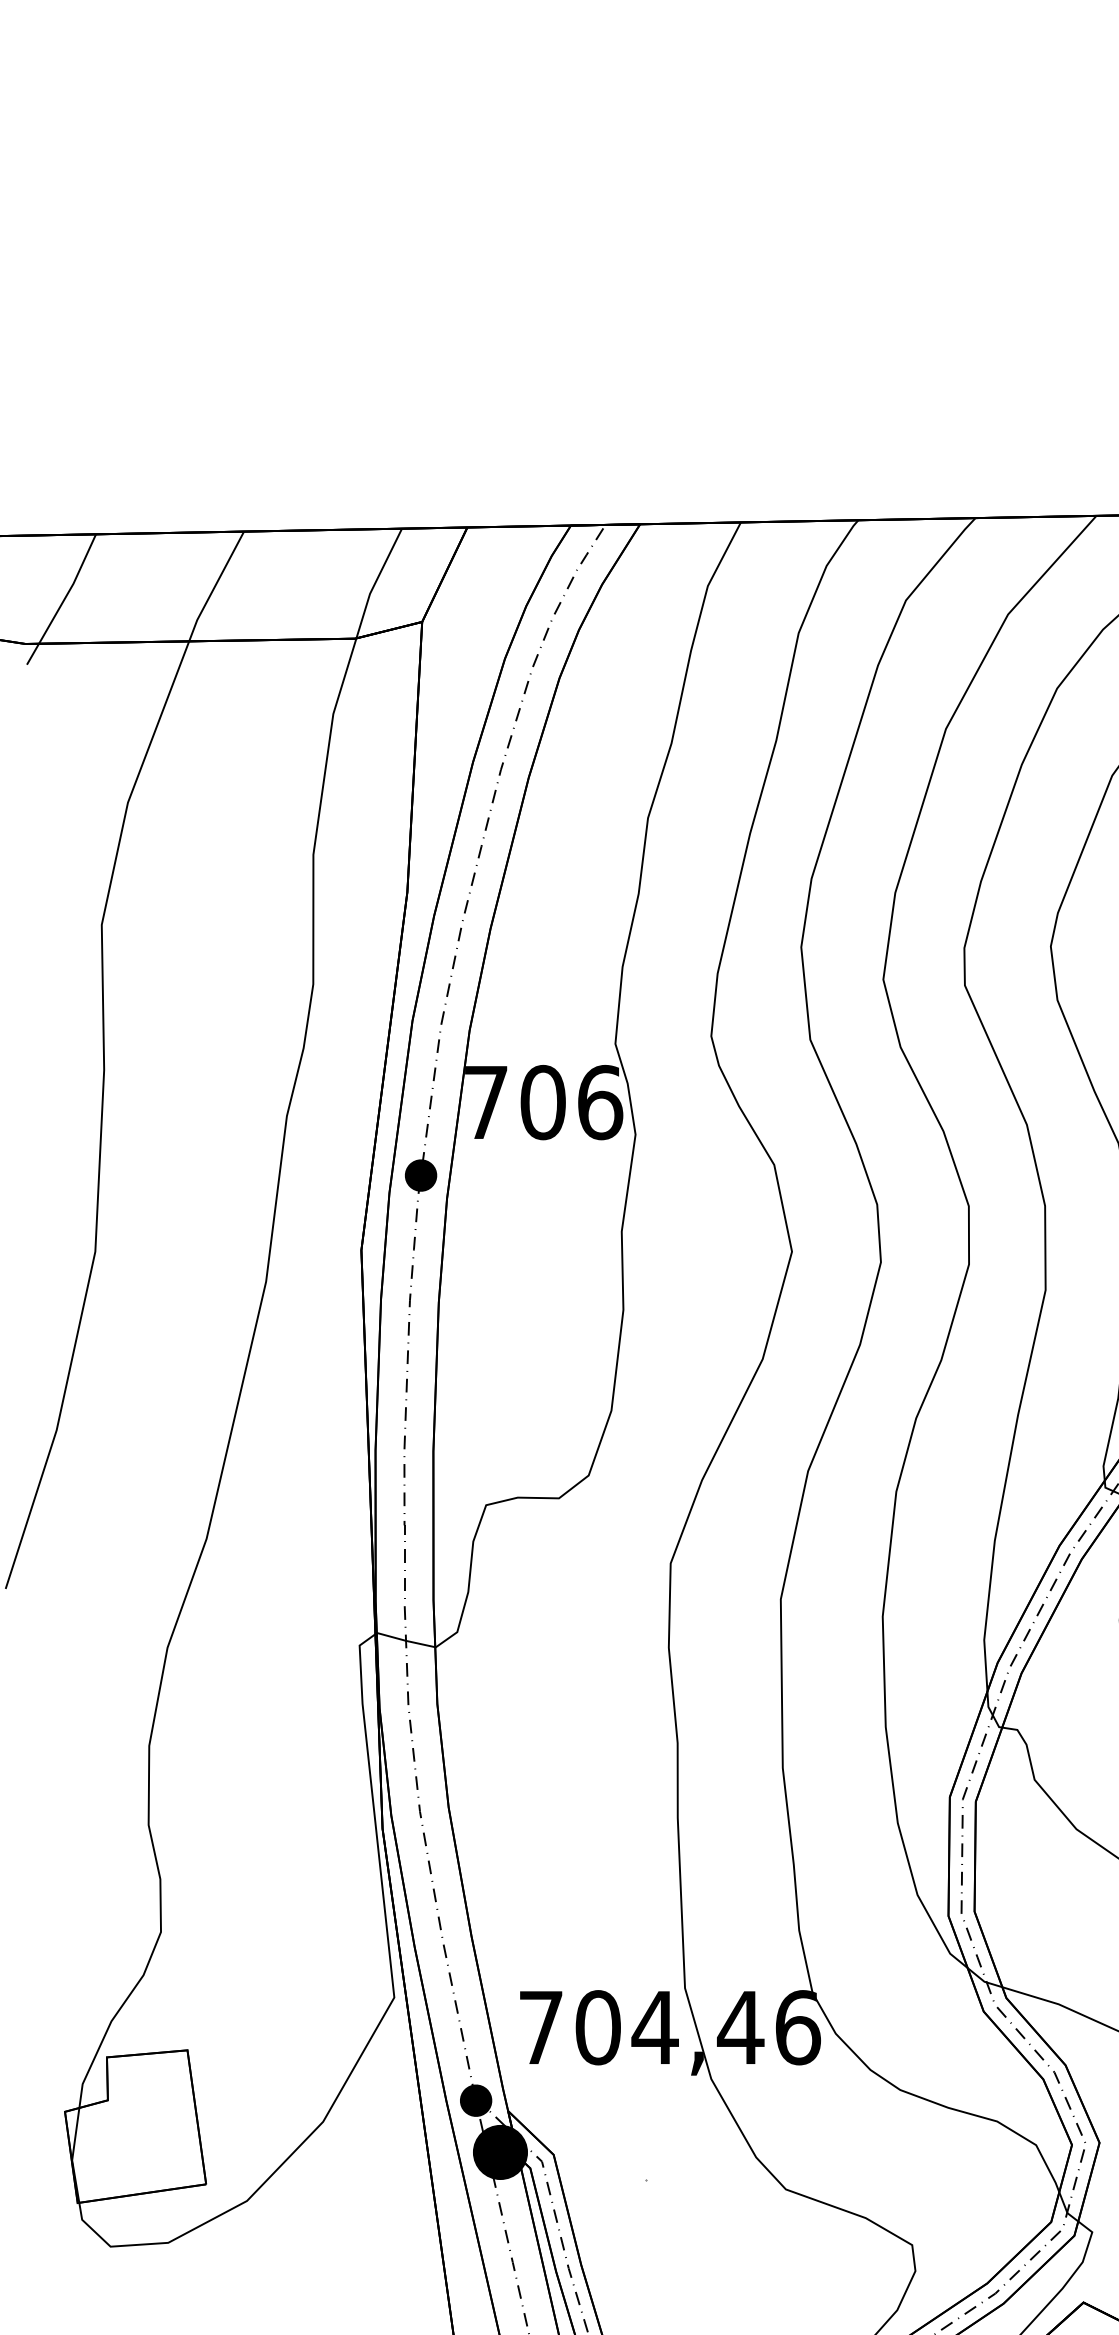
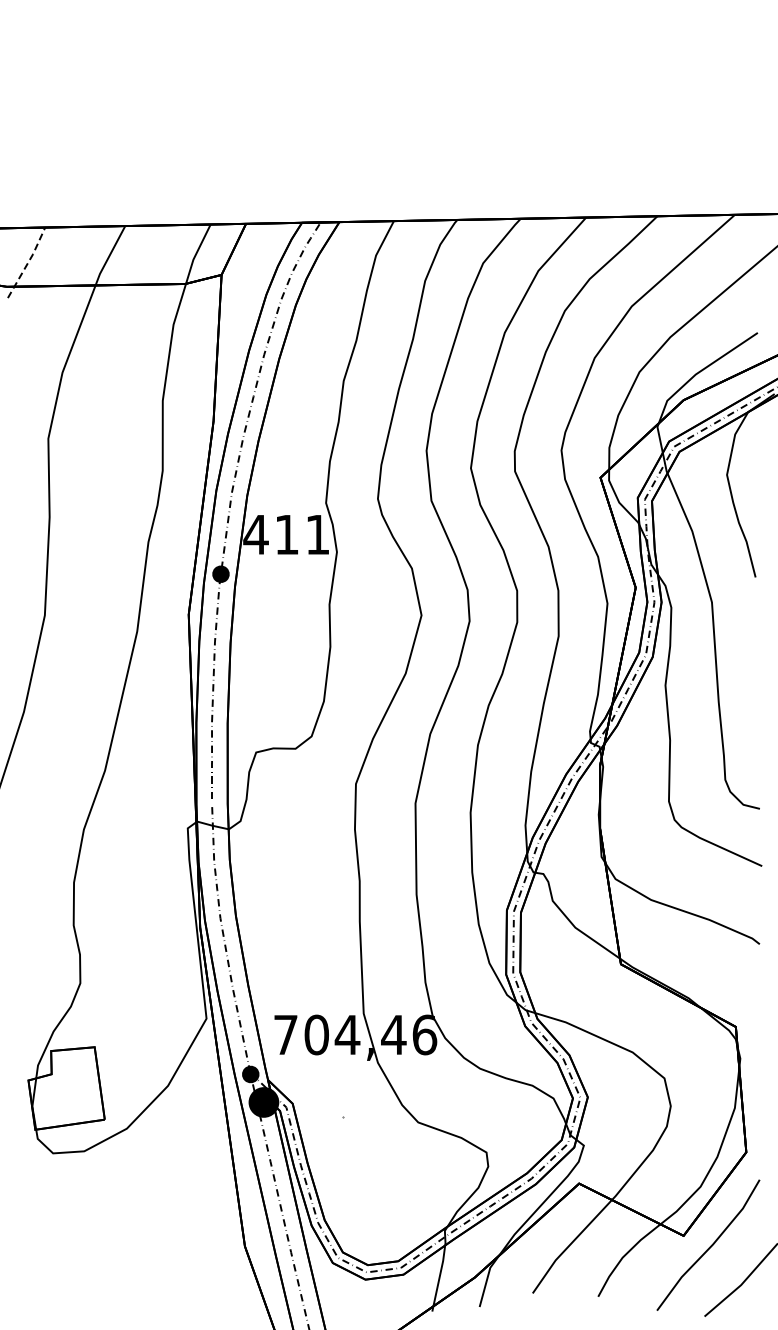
line: (65, 598) -> (28, 262), solid -> dashed
text: (542, 1102) -> (286, 534), 706 -> 411

